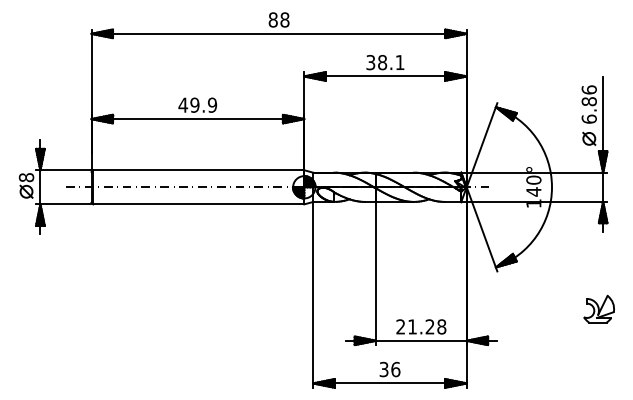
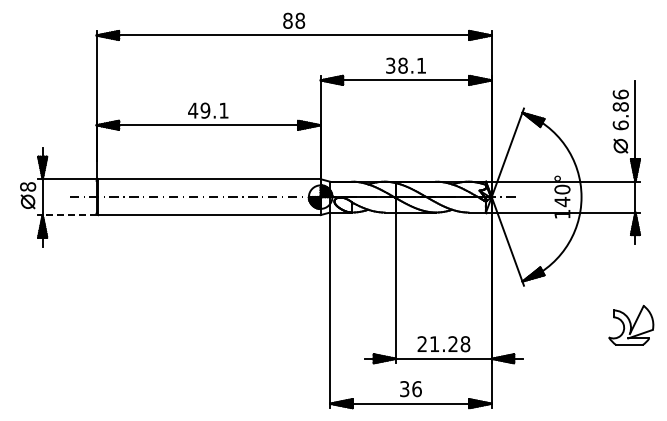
text: (212, 105) -> (223, 110), 49.9 -> 49.1
line: (65, 204) -> (69, 215), solid -> dashed
part: (598, 309) -> (630, 325), size x1.4

